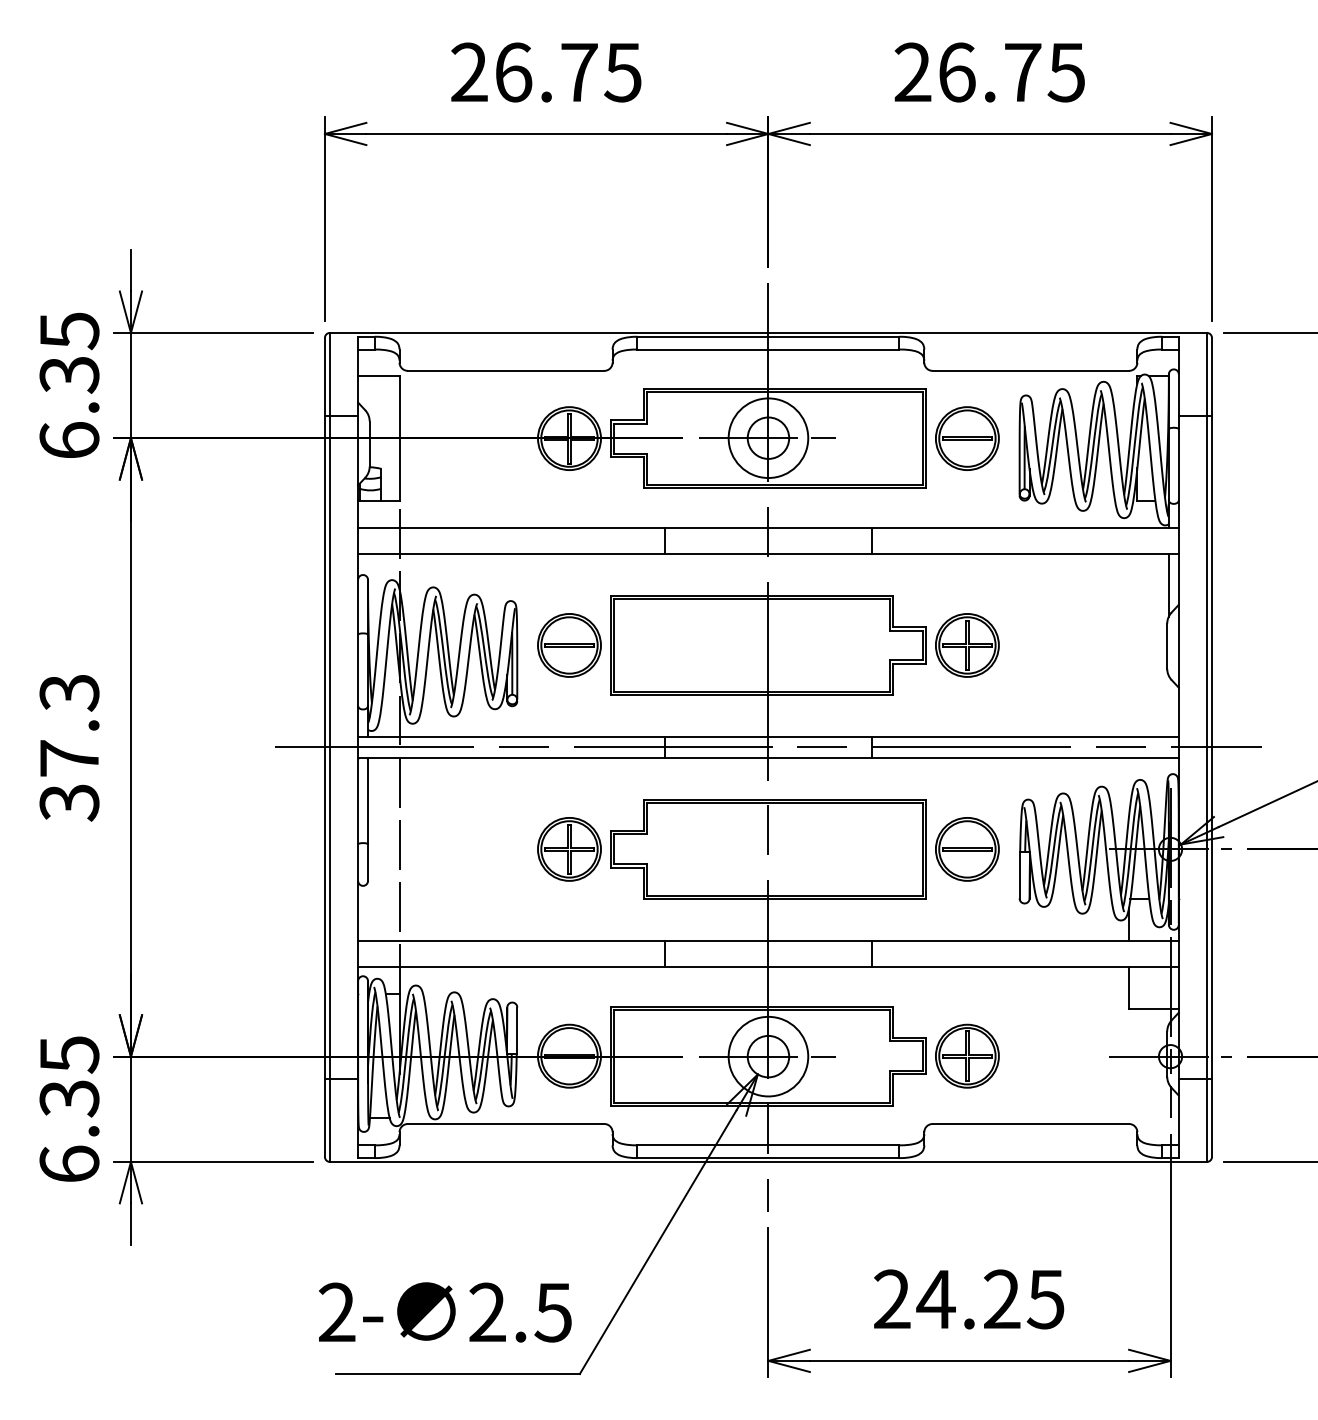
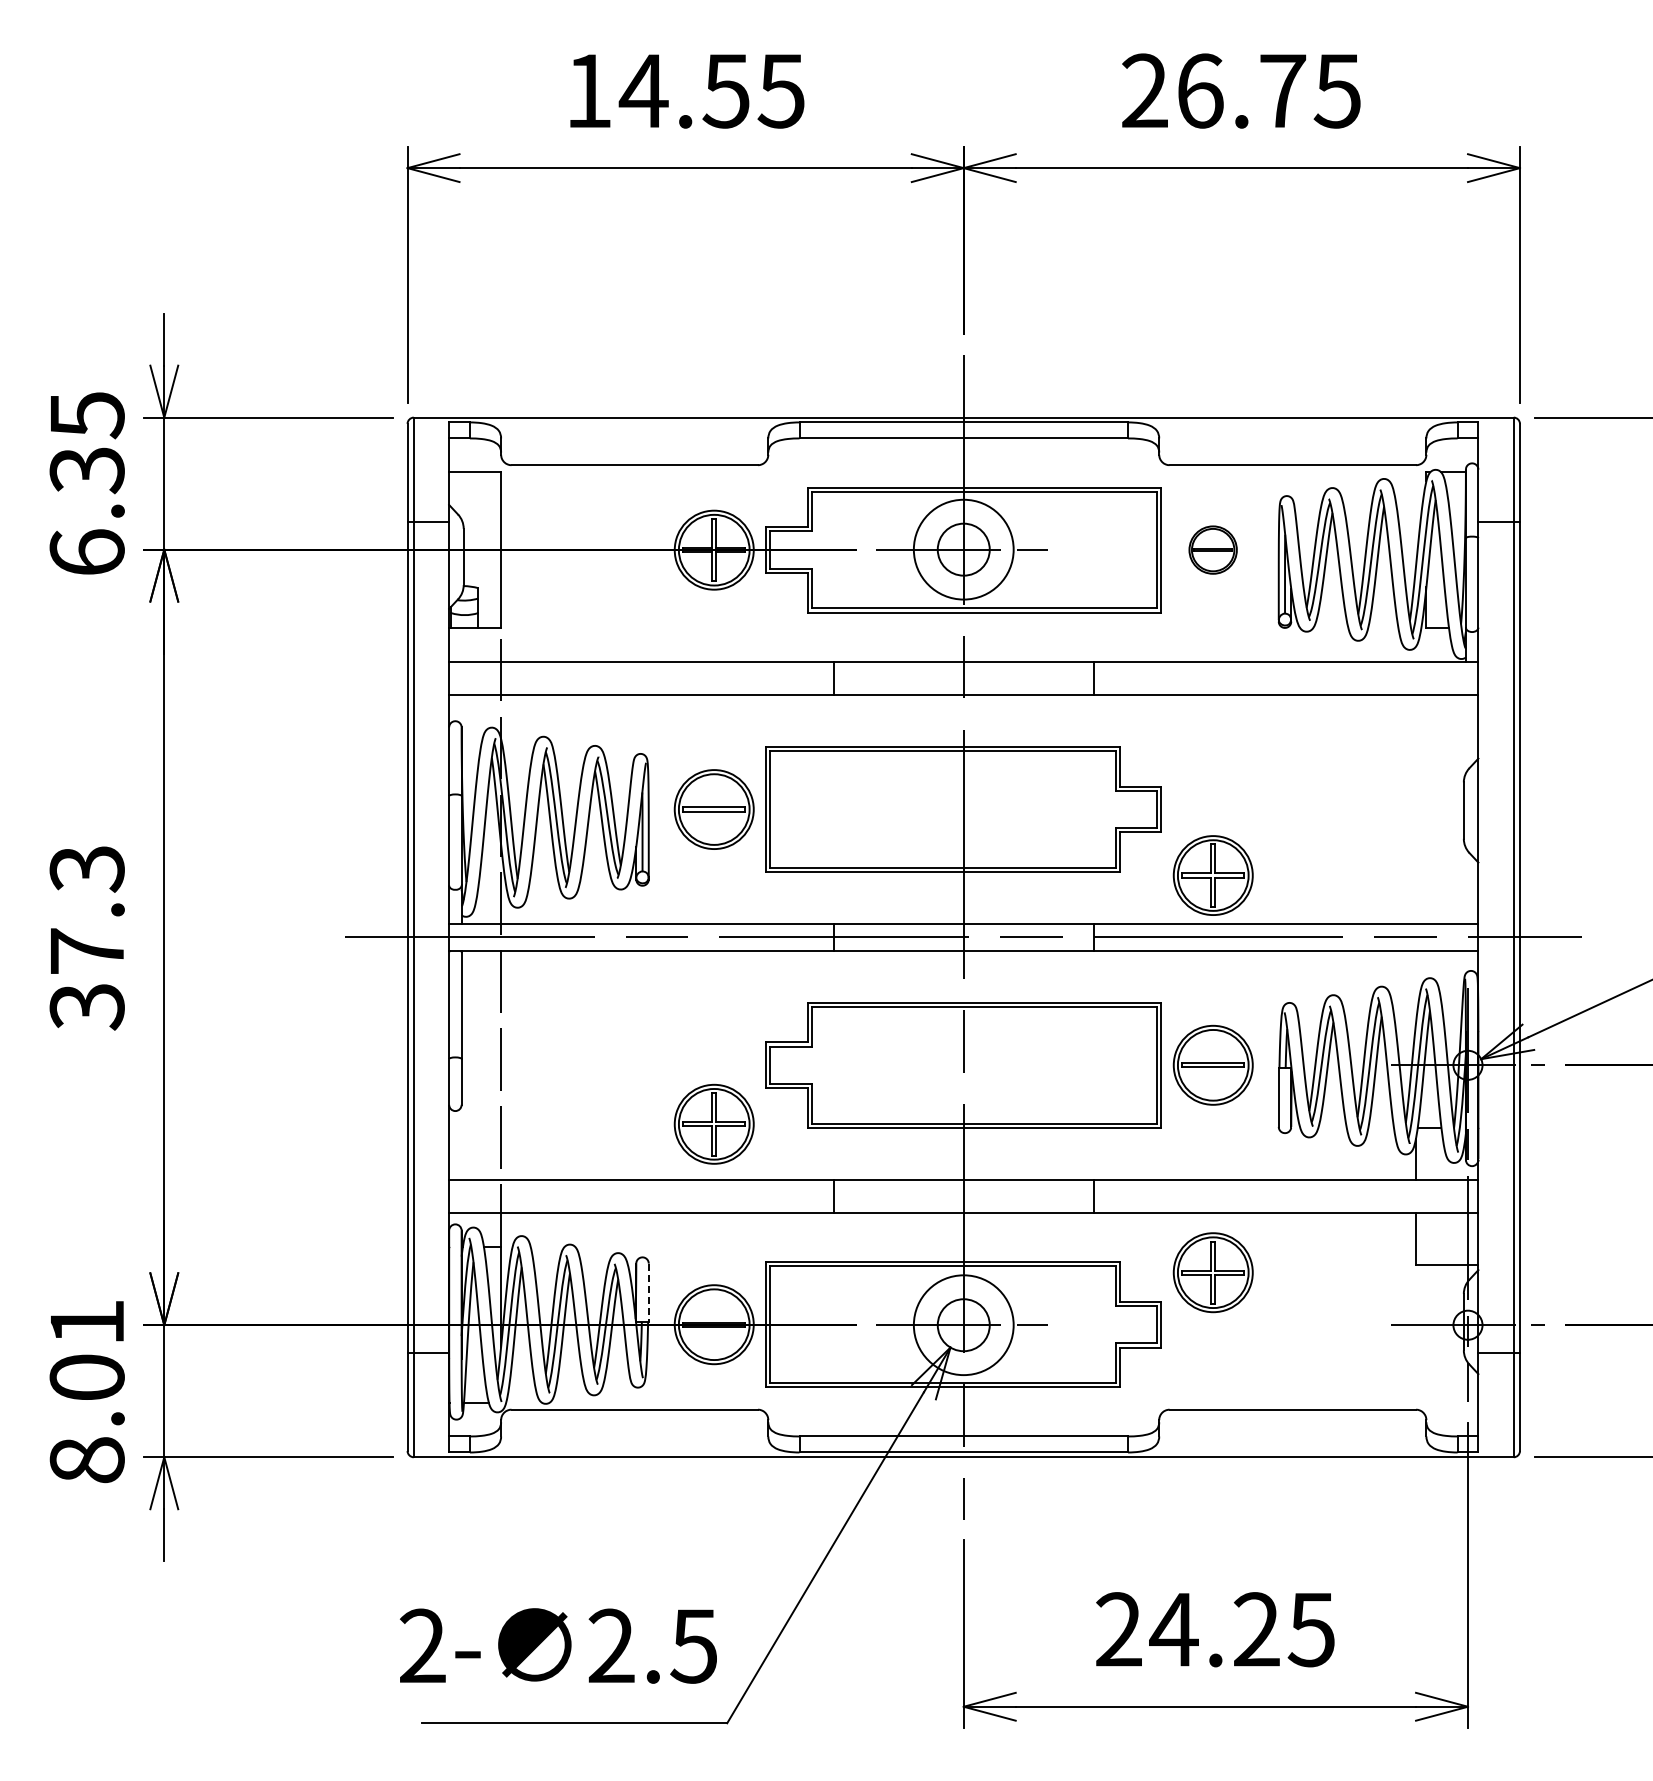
text: (524, 72) -> (657, 90), 26.75 -> 14.55
part: (966, 438) -> (1212, 549), size x0.6
line: (1168, 585) -> (1465, 734), removed
part: (966, 645) -> (1212, 875), moved
part: (568, 848) -> (713, 1123), moved
line: (517, 1031) -> (648, 1293), solid -> dashed
part: (966, 1056) -> (1212, 1272), moved
text: (68, 1109) -> (86, 1391), 6.35 -> 8.01

